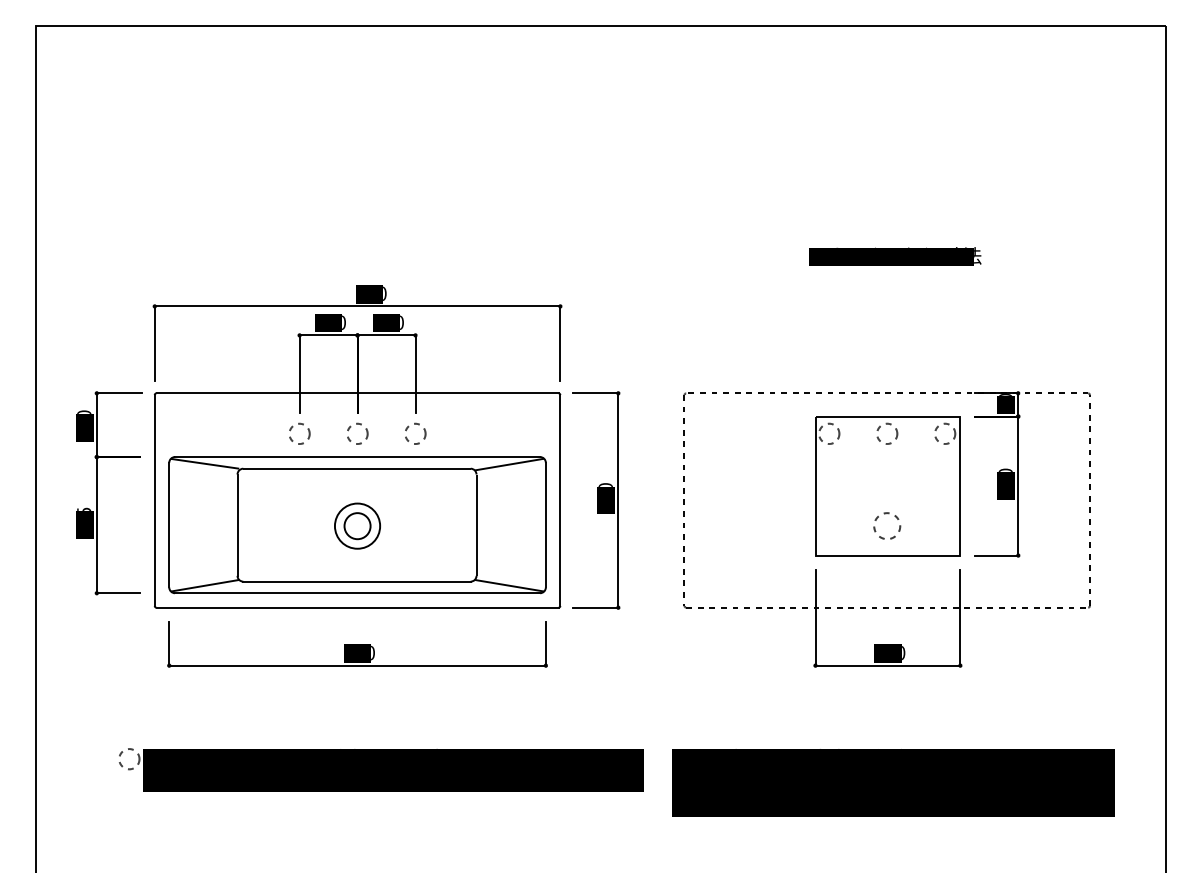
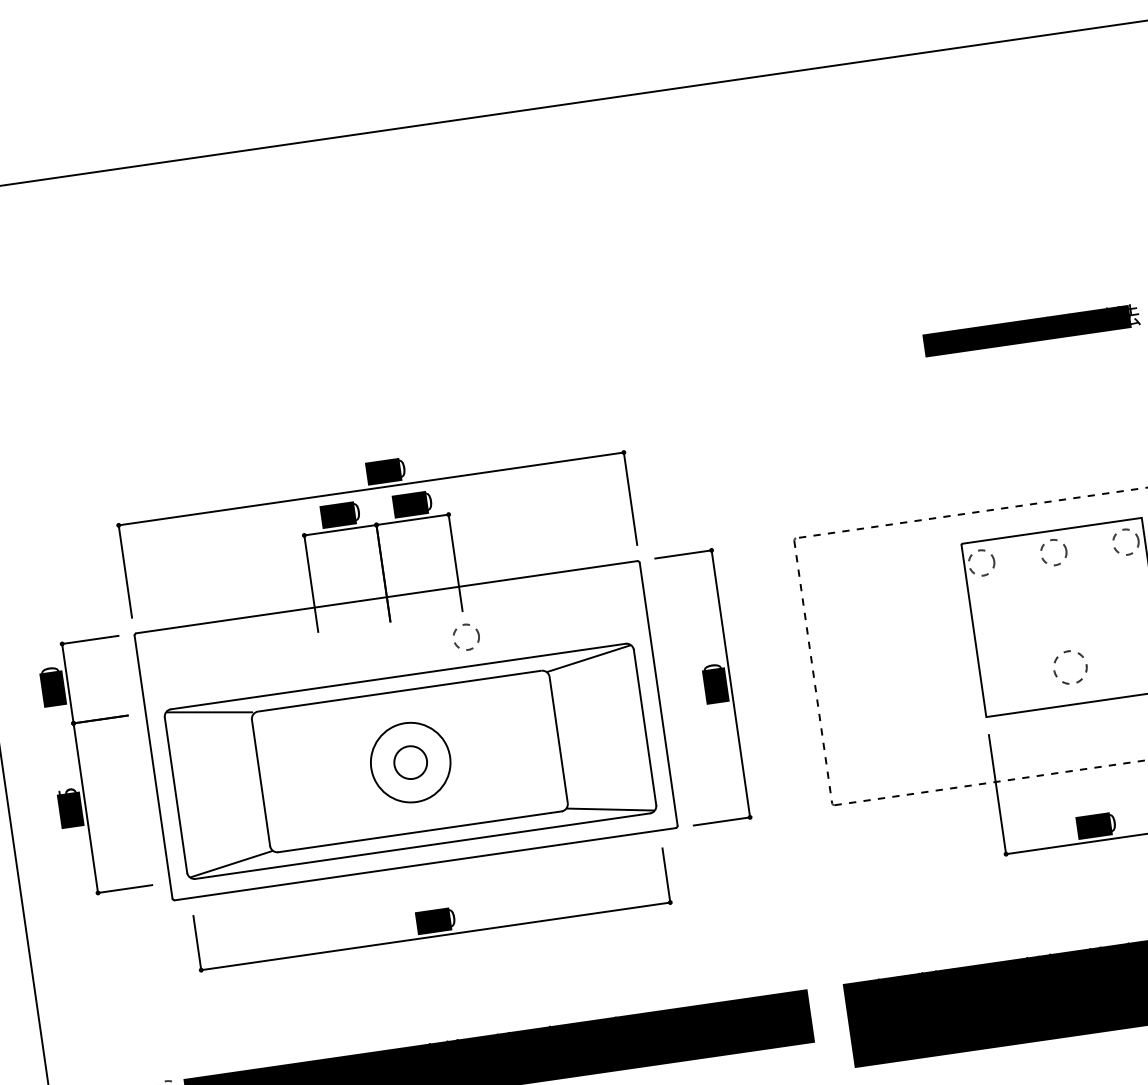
circle: (299, 433) -> (321, 657), removed
circle: (357, 433) -> (394, 647), removed
circle: (357, 525) -> (410, 761), size x1.4

